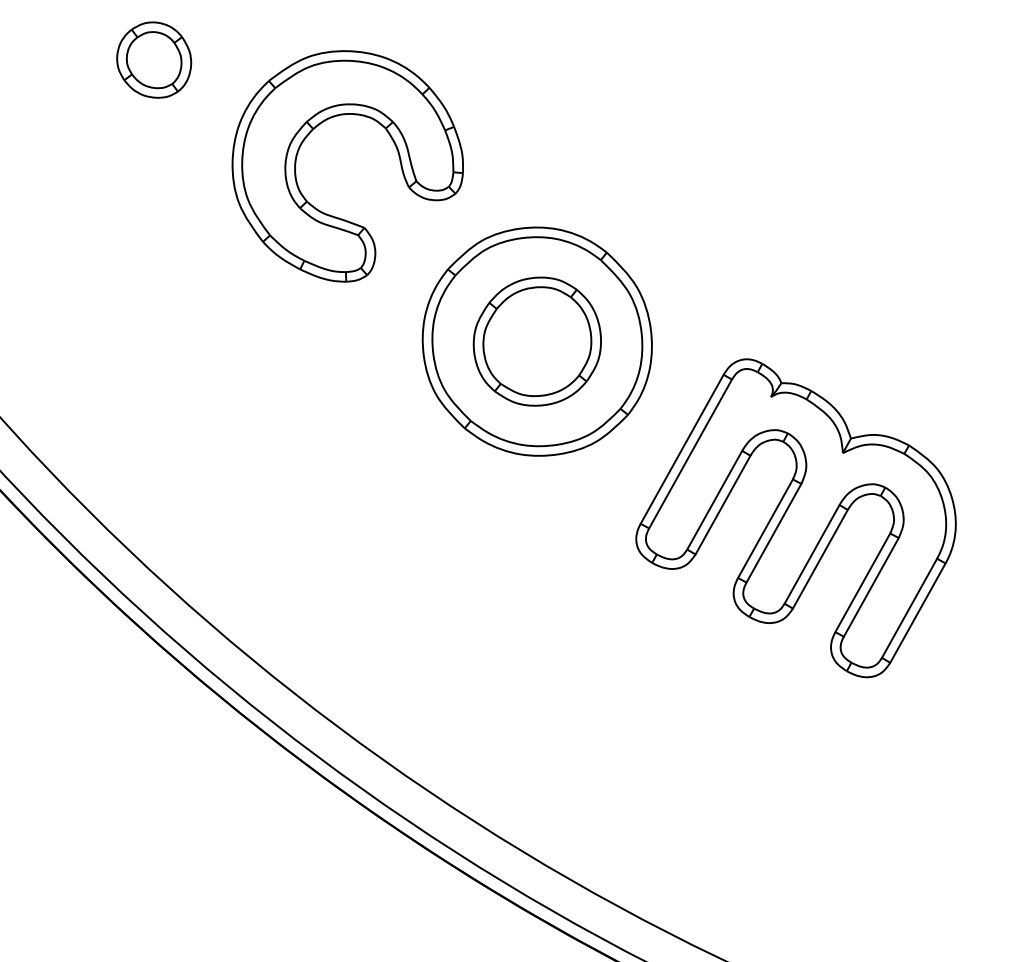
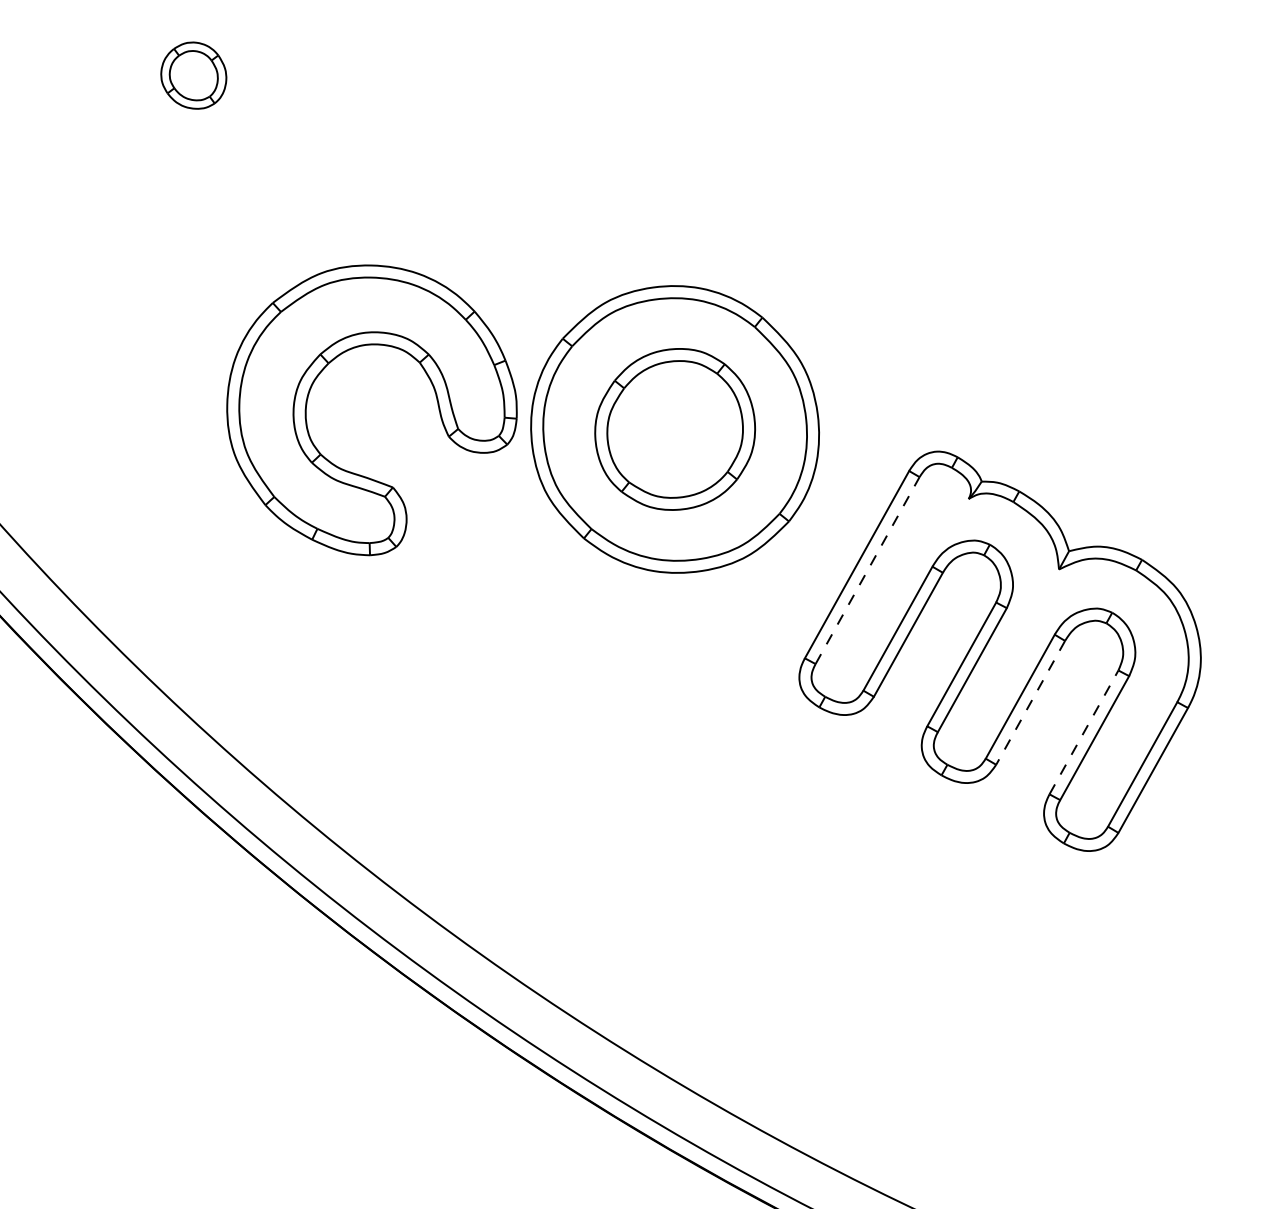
part: (153, 59) -> (193, 75), size x0.7
part: (310, 133) -> (325, 368), moved
line: (690, 453) -> (867, 570), solid -> dashed
line: (820, 559) -> (1030, 702), solid -> dashed
line: (862, 582) -> (1083, 732), solid -> dashed

